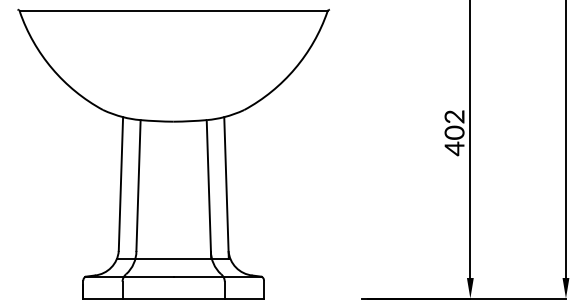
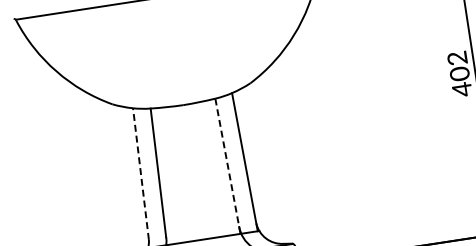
line: (120, 184) -> (140, 174), solid -> dashed
line: (208, 189) -> (227, 166), solid -> dashed

